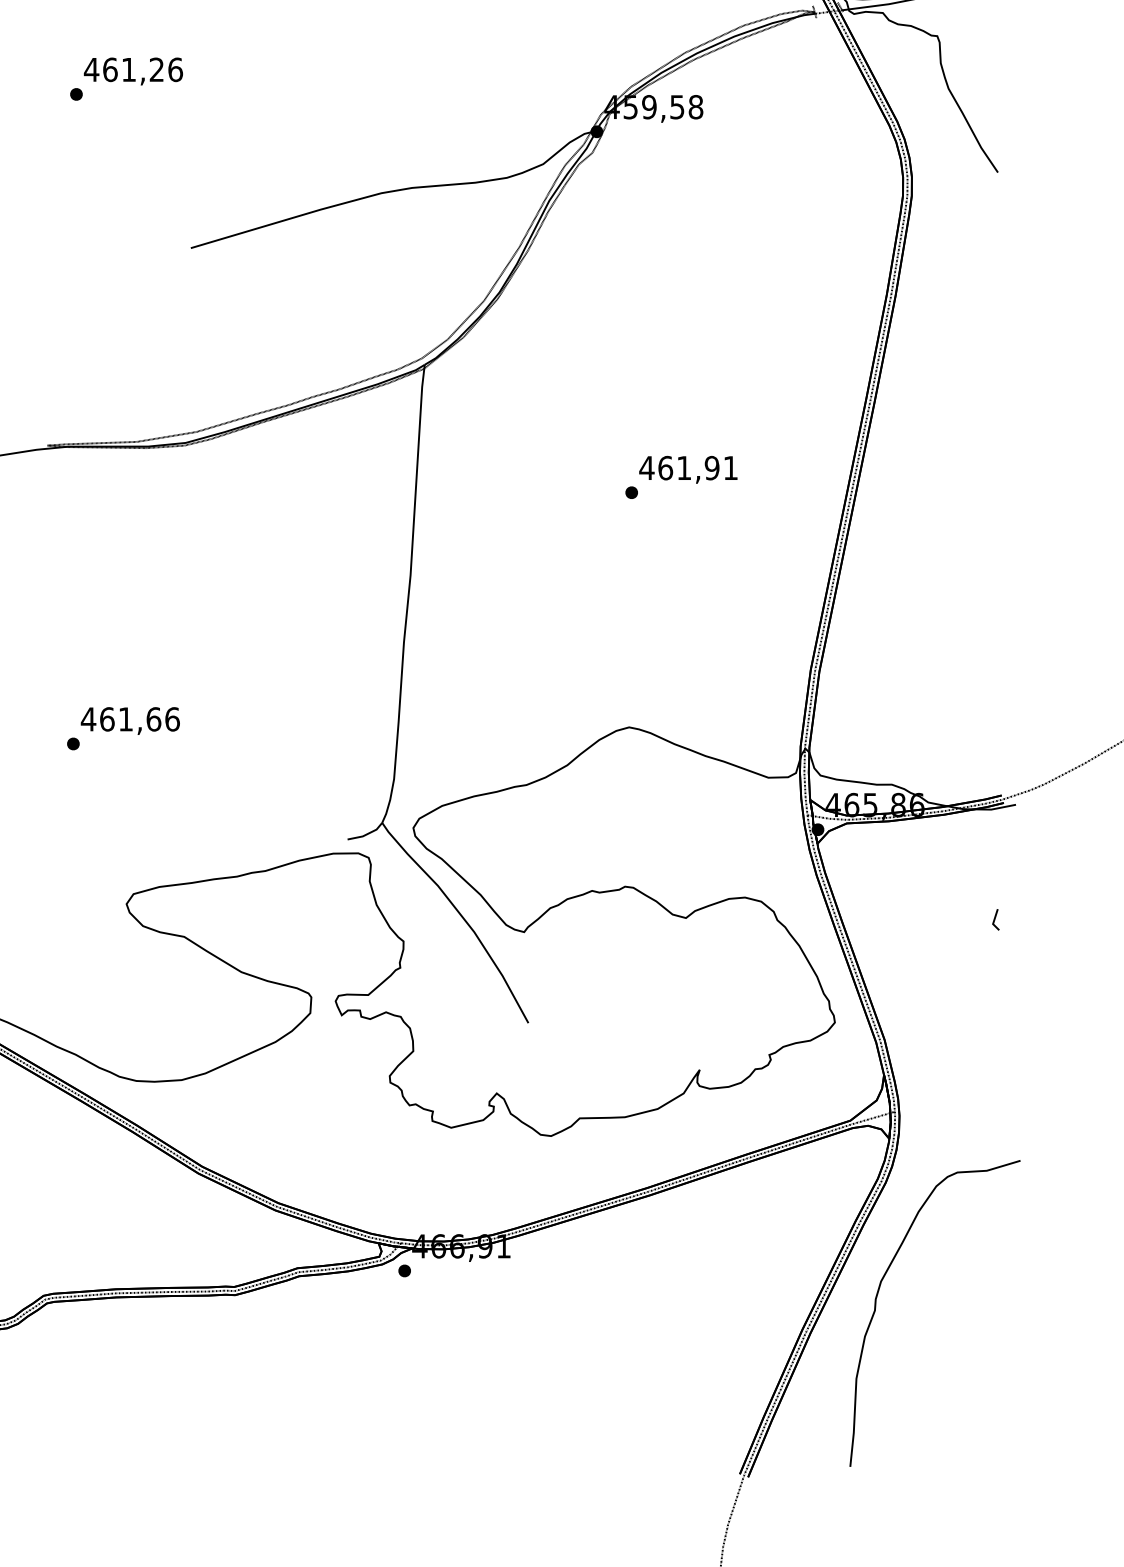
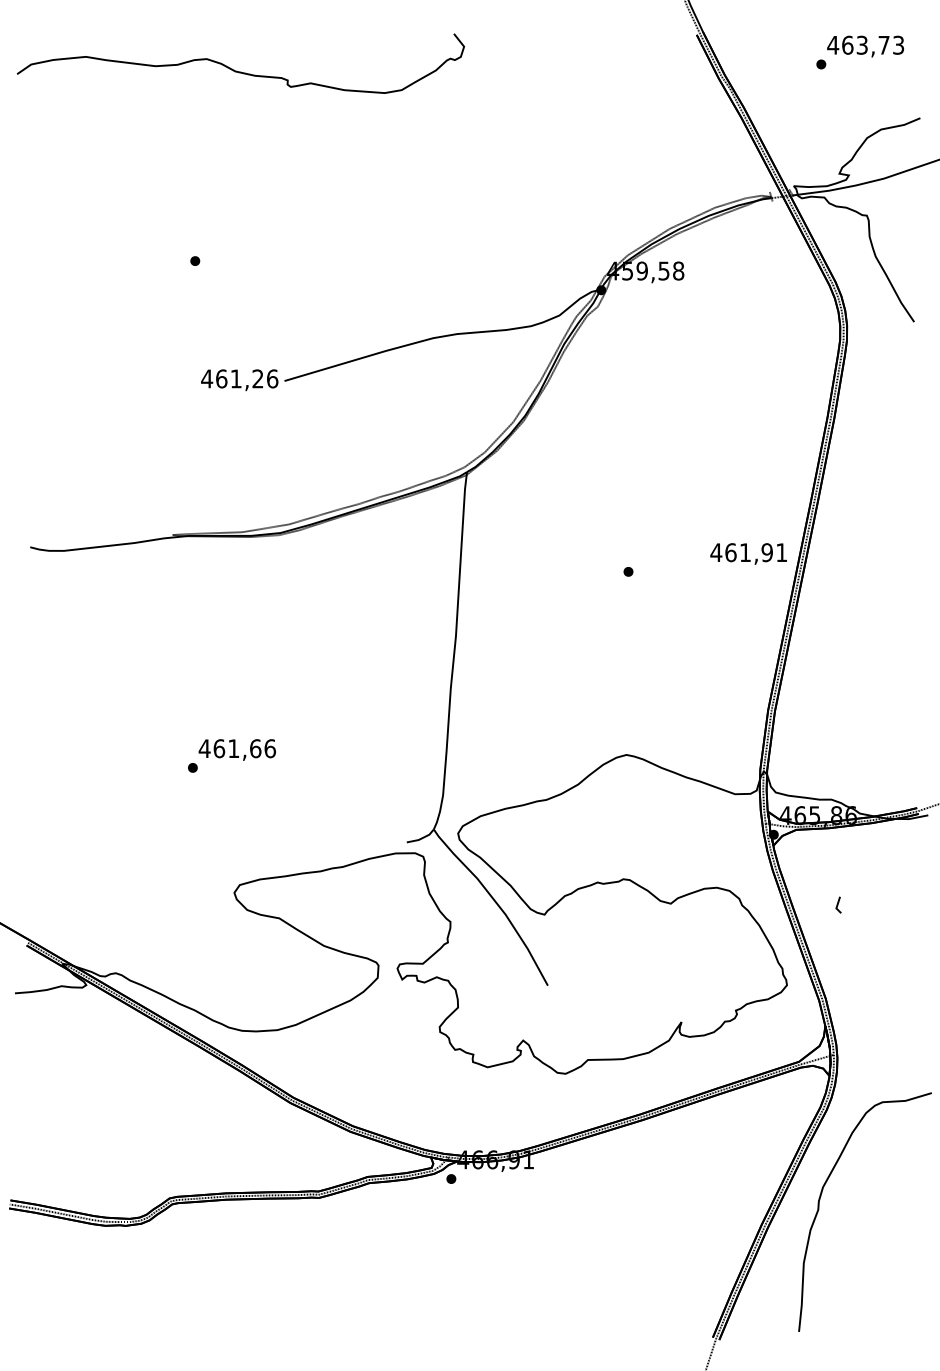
text: (133, 70) -> (239, 379), moved
text: (688, 469) -> (748, 553), moved
line: (995, 919) -> (838, 904), moved

